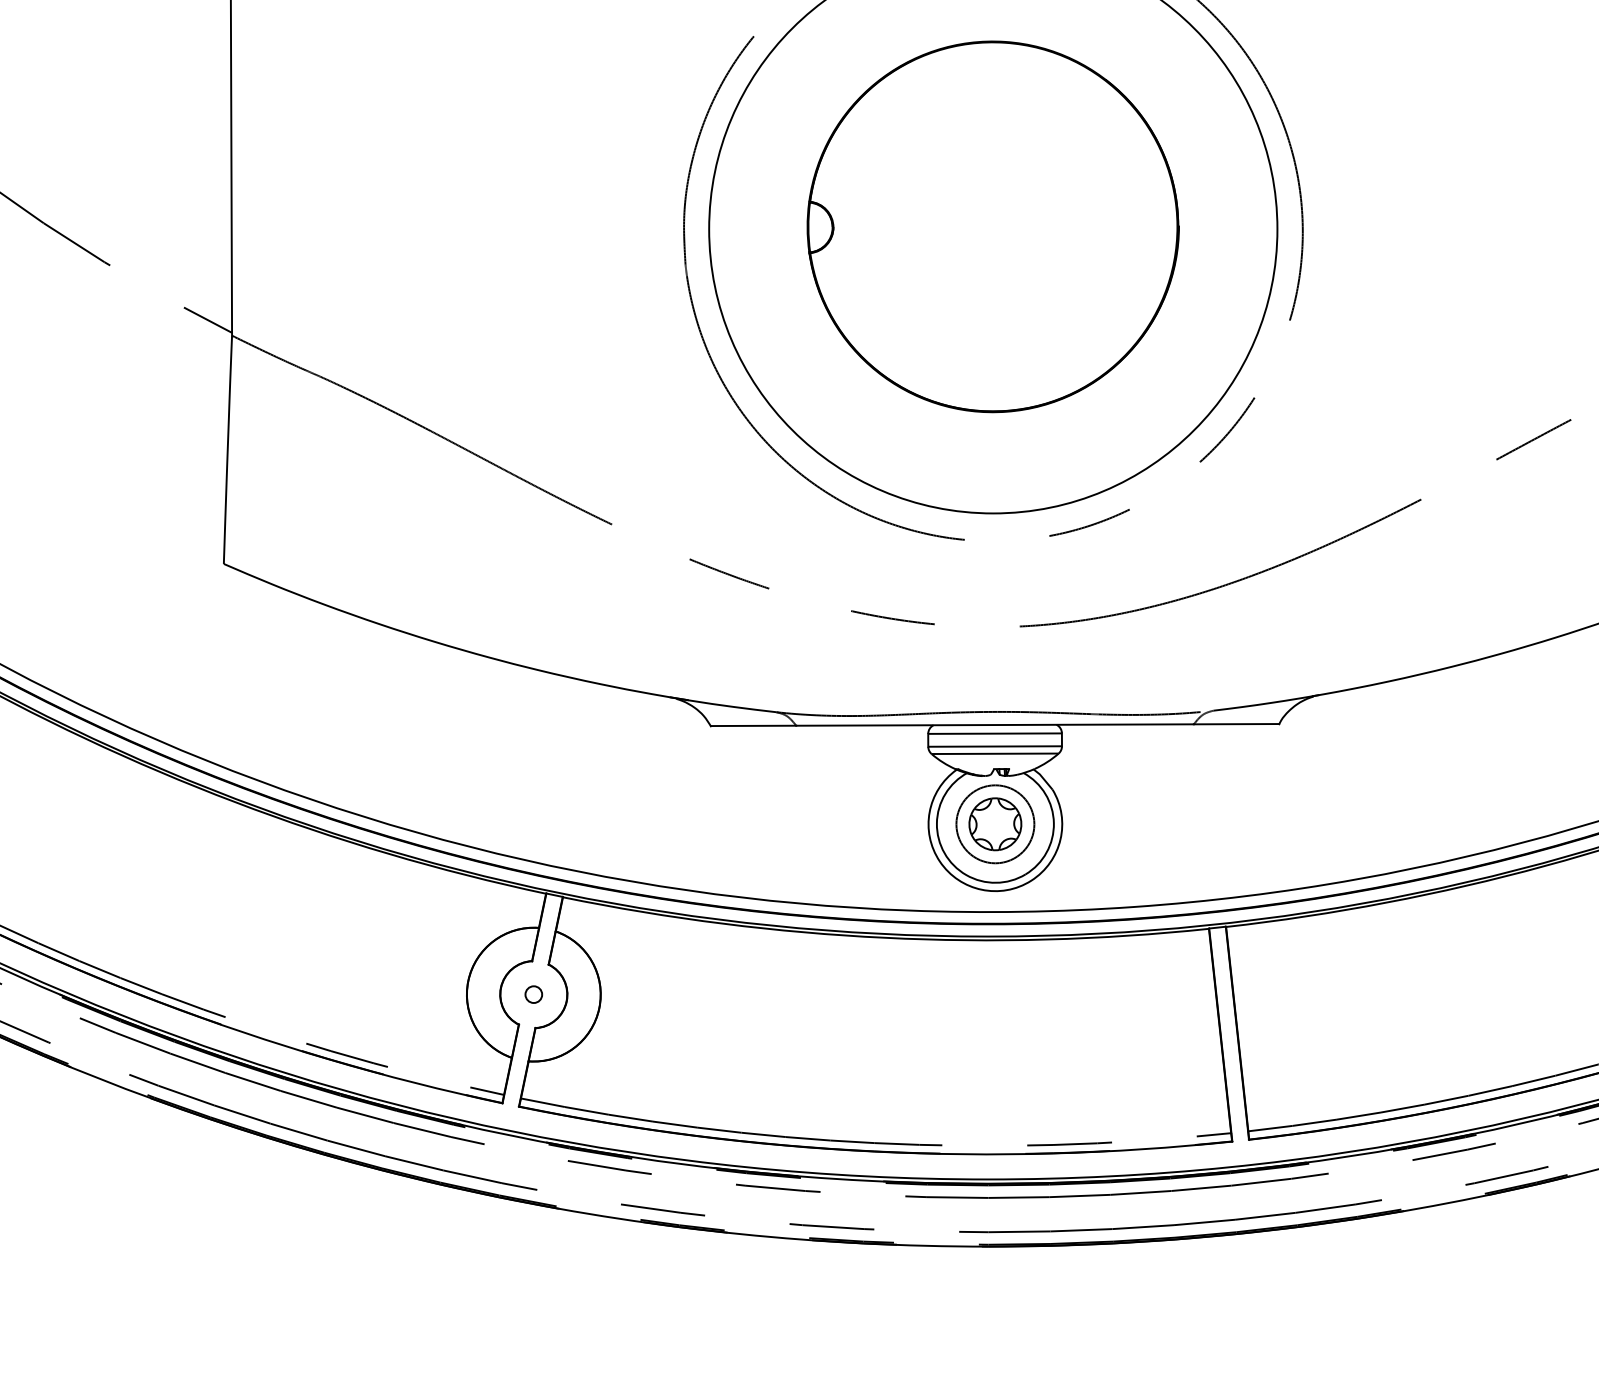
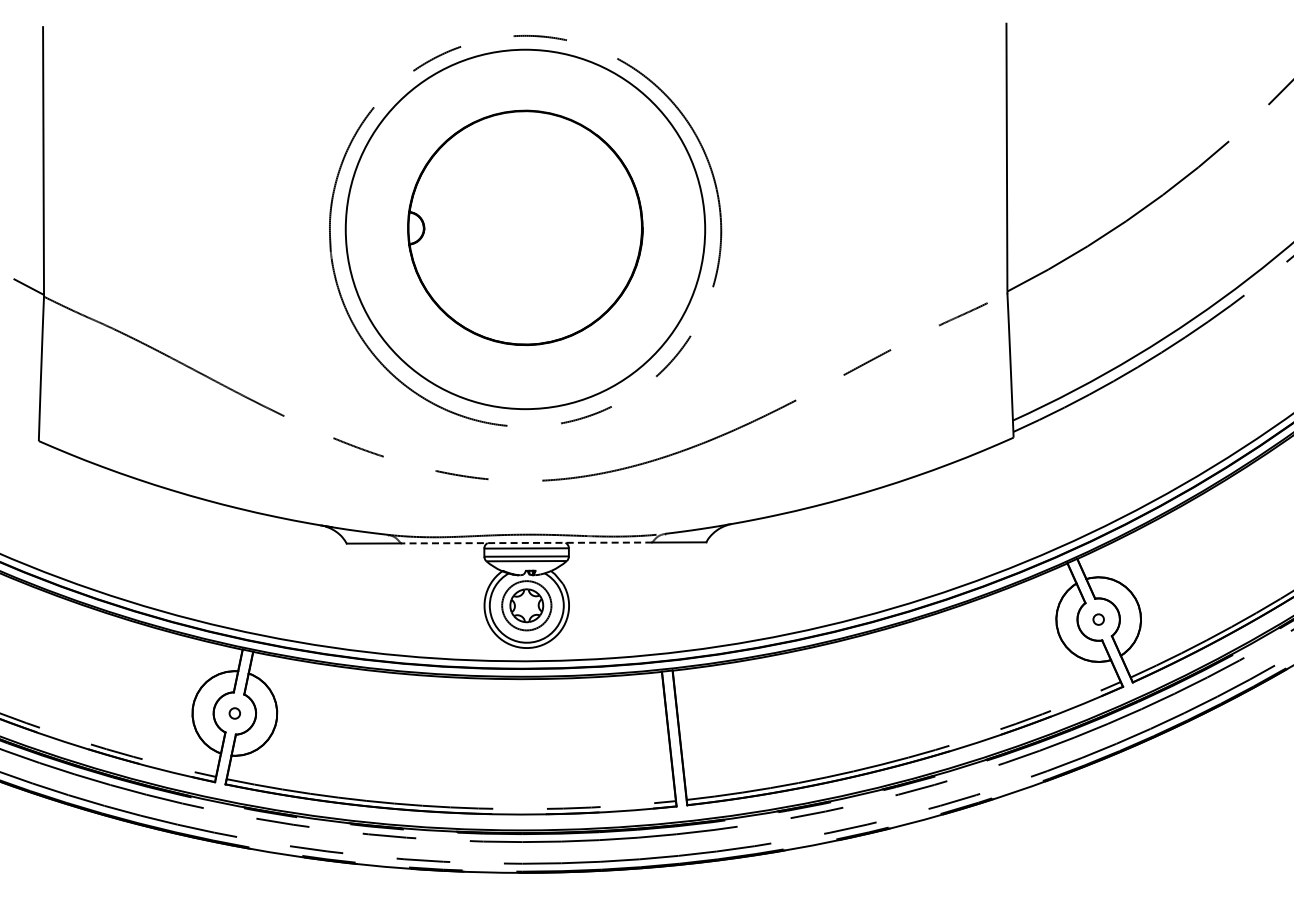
line: (994, 724) -> (526, 542), solid -> dashed

